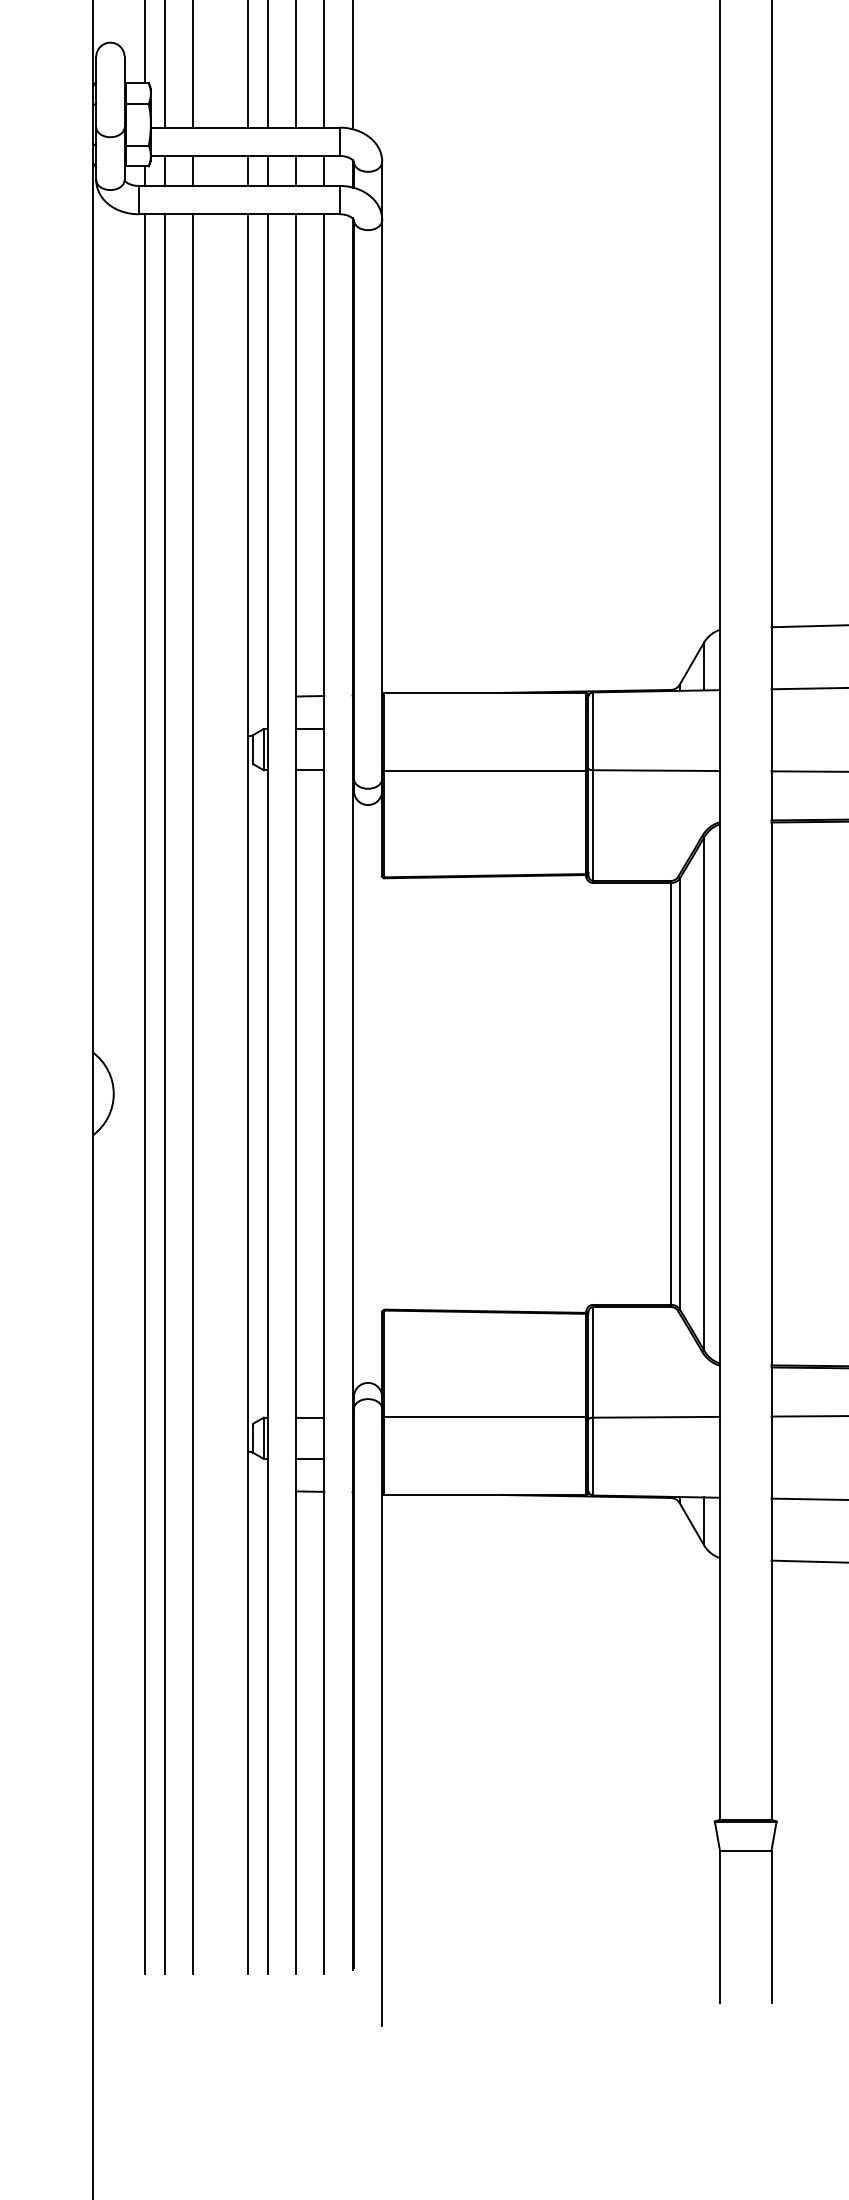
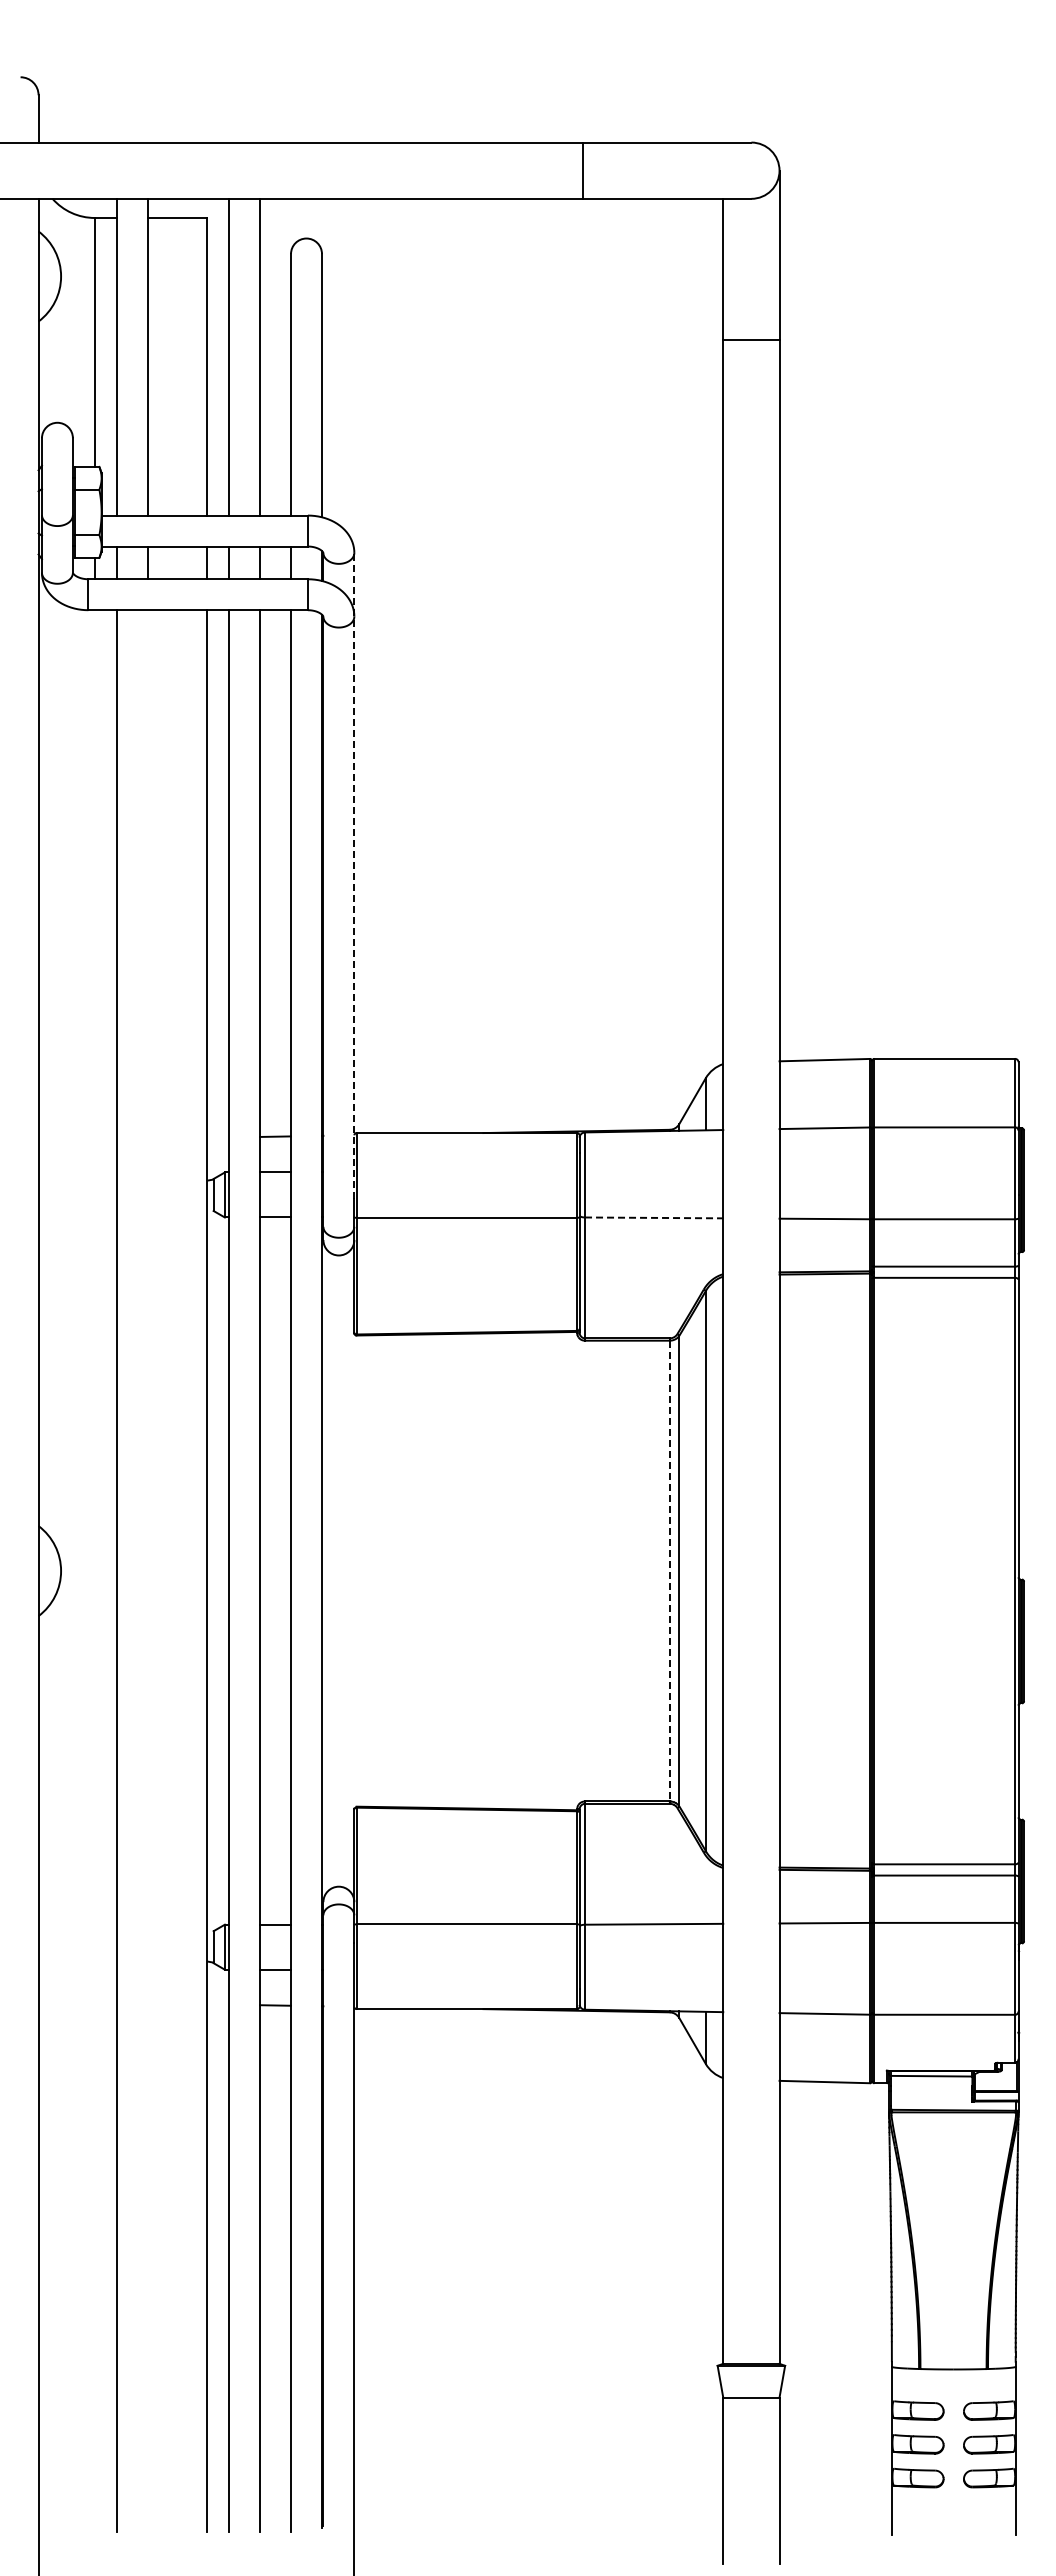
line: (382, 457) -> (354, 875), solid -> dashed
line: (657, 770) -> (654, 1217), solid -> dashed
line: (144, 1093) -> (94, 1570), removed
line: (192, 1093) -> (147, 1570), removed
line: (670, 1094) -> (669, 1571), solid -> dashed

